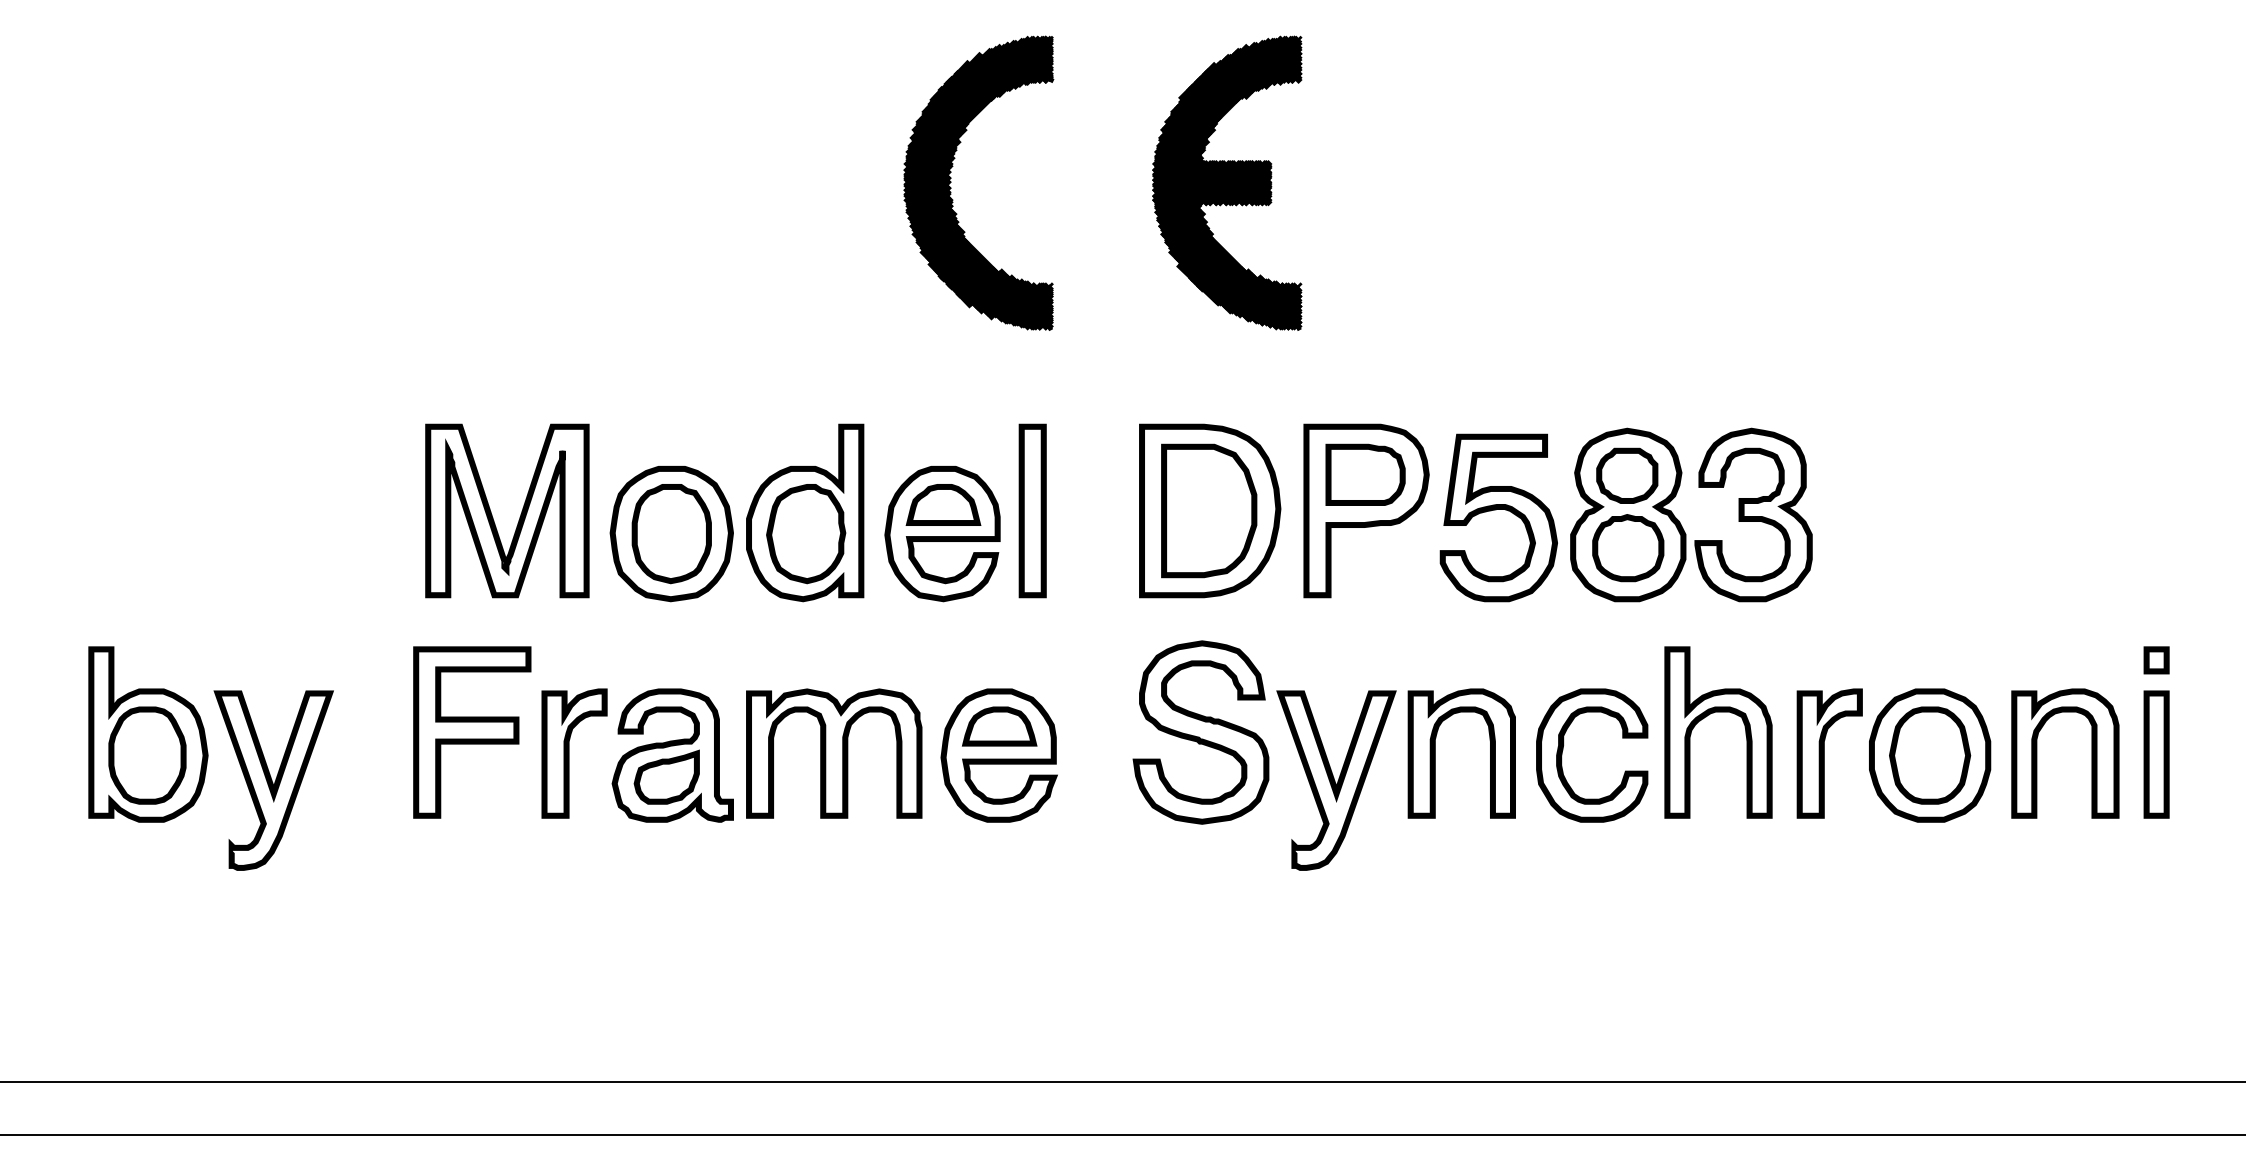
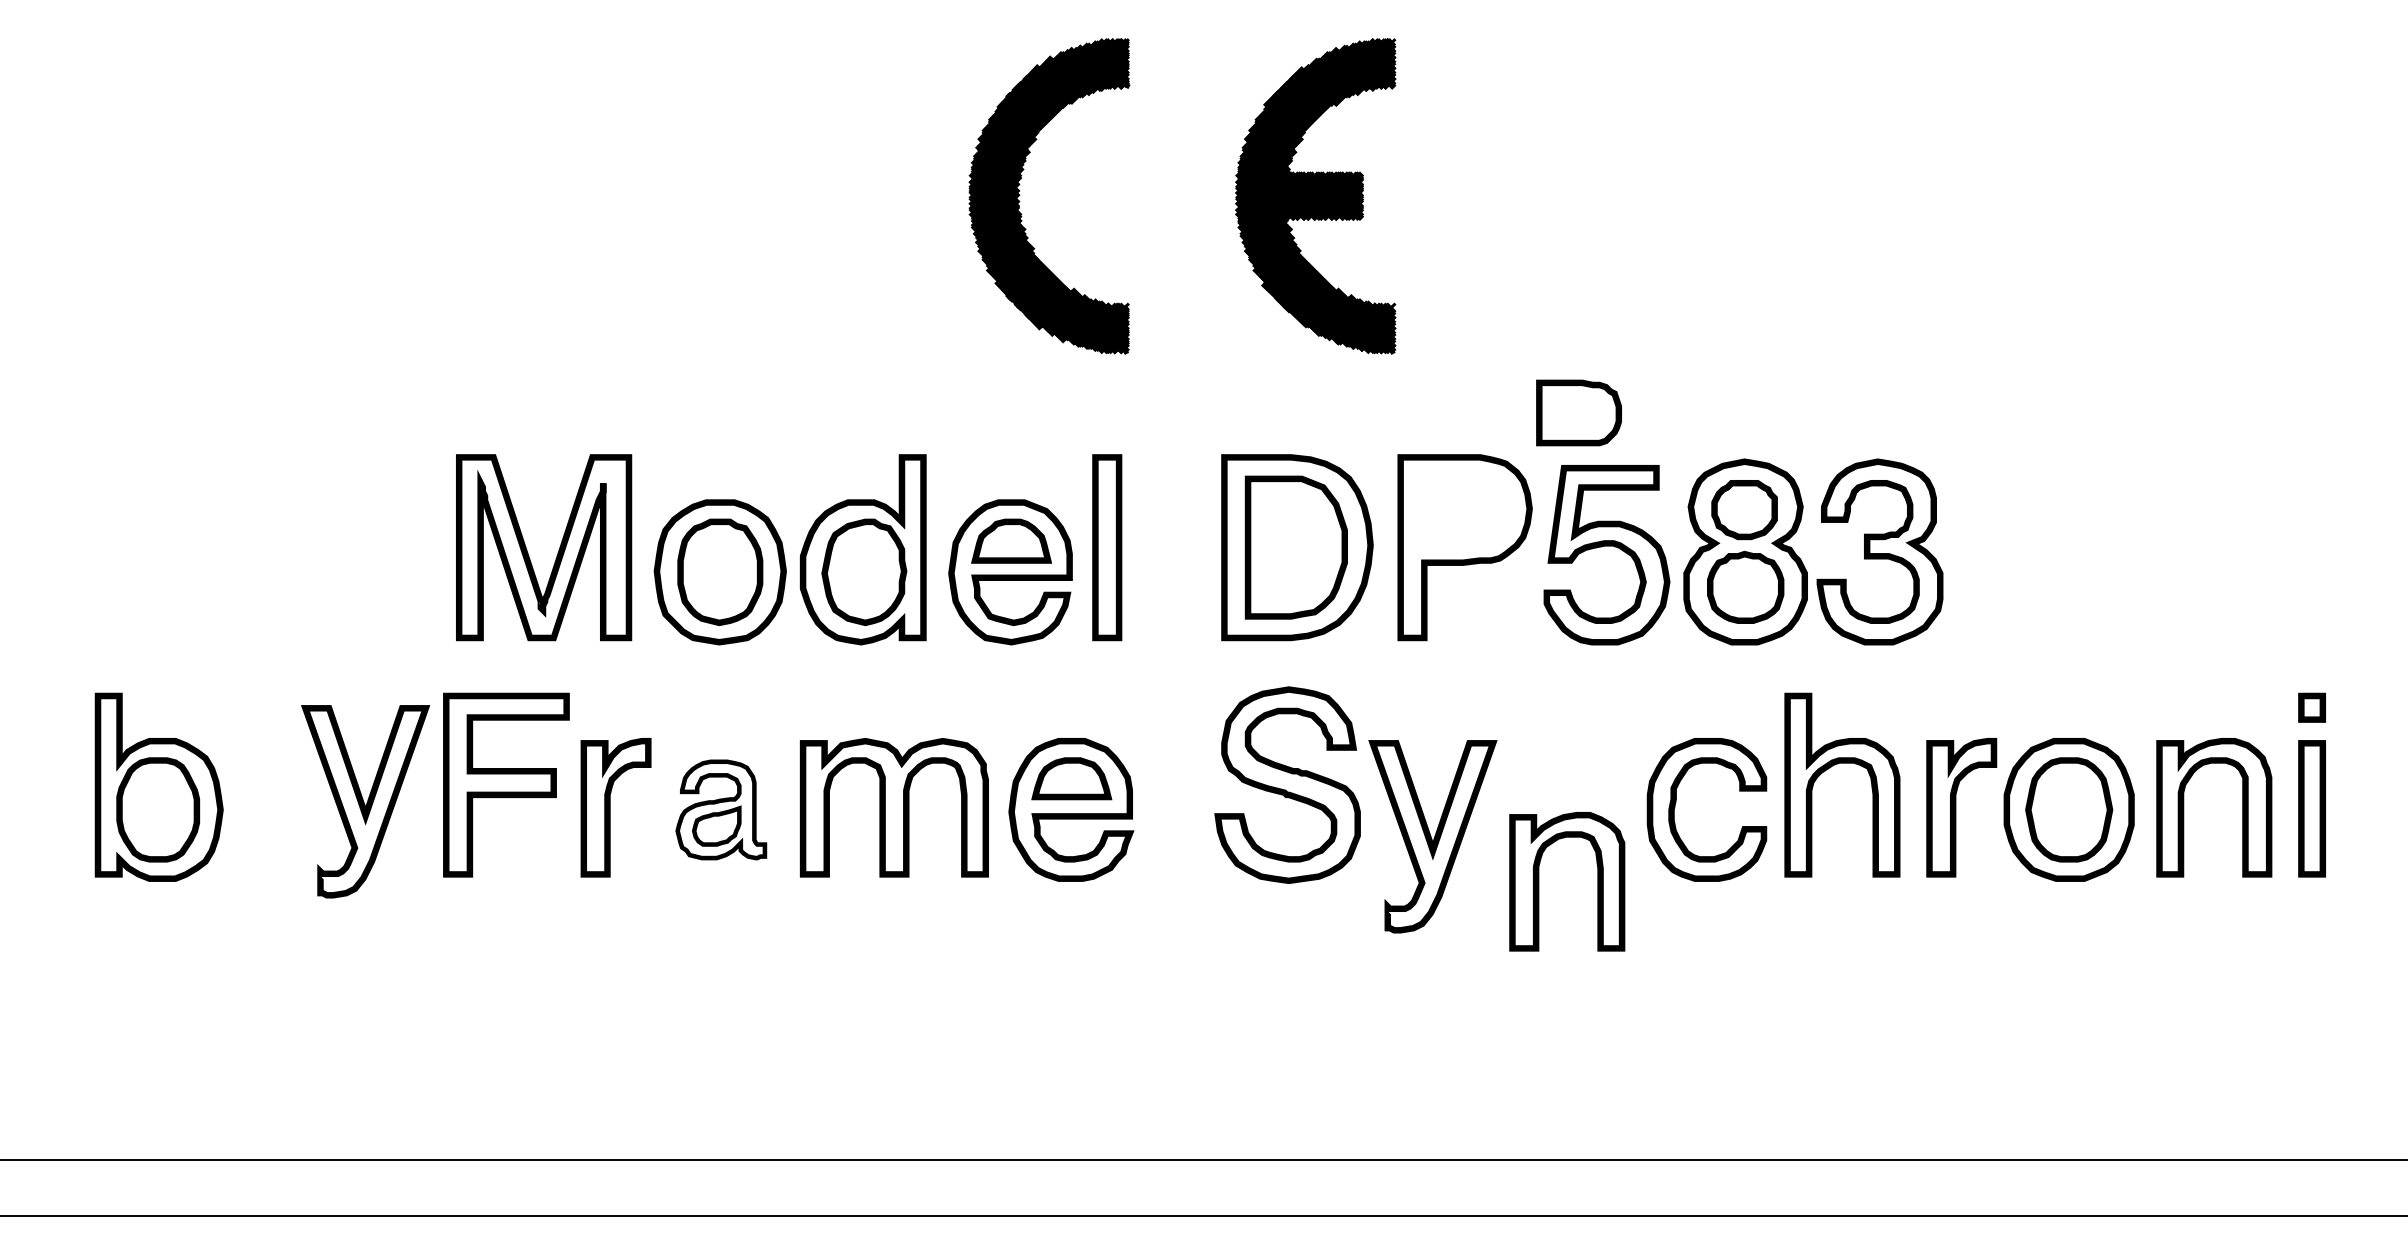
part: (1365, 474) -> (1578, 412), moved
part: (1435, 753) -> (1539, 881), moved
part: (671, 755) -> (720, 809), size x0.7
part: (273, 780) -> (365, 801), moved

